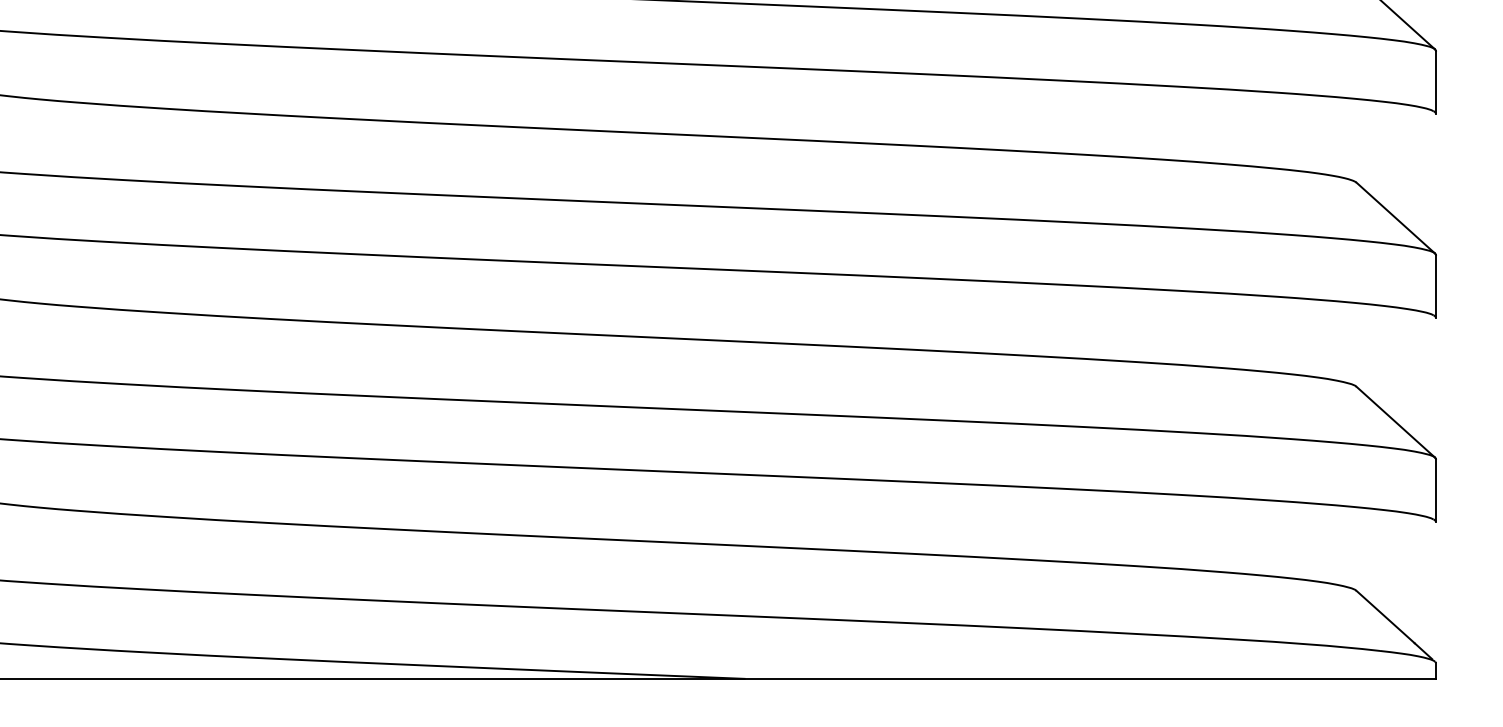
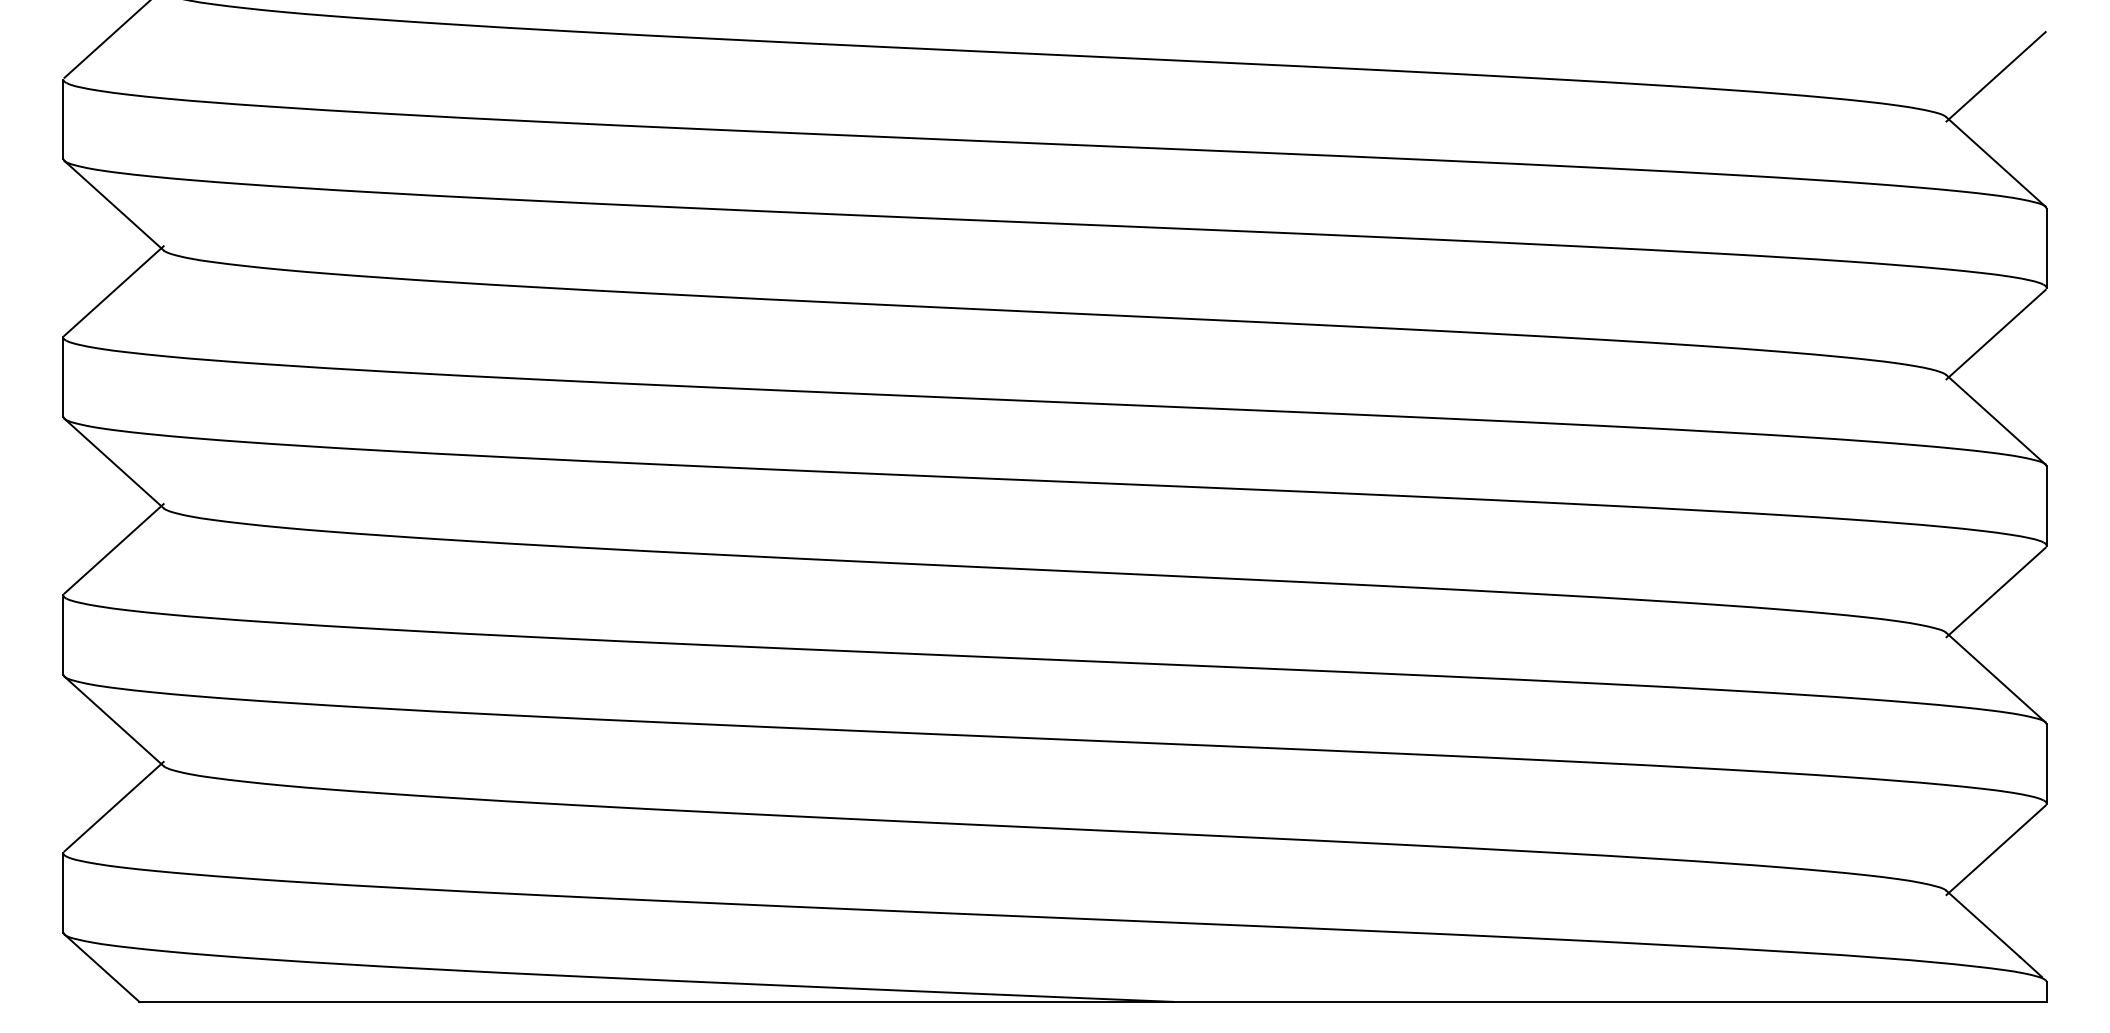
line: (1395, 150) -> (1995, 334), added
line: (1395, 354) -> (1995, 592), added
line: (1395, 559) -> (1995, 850), added

